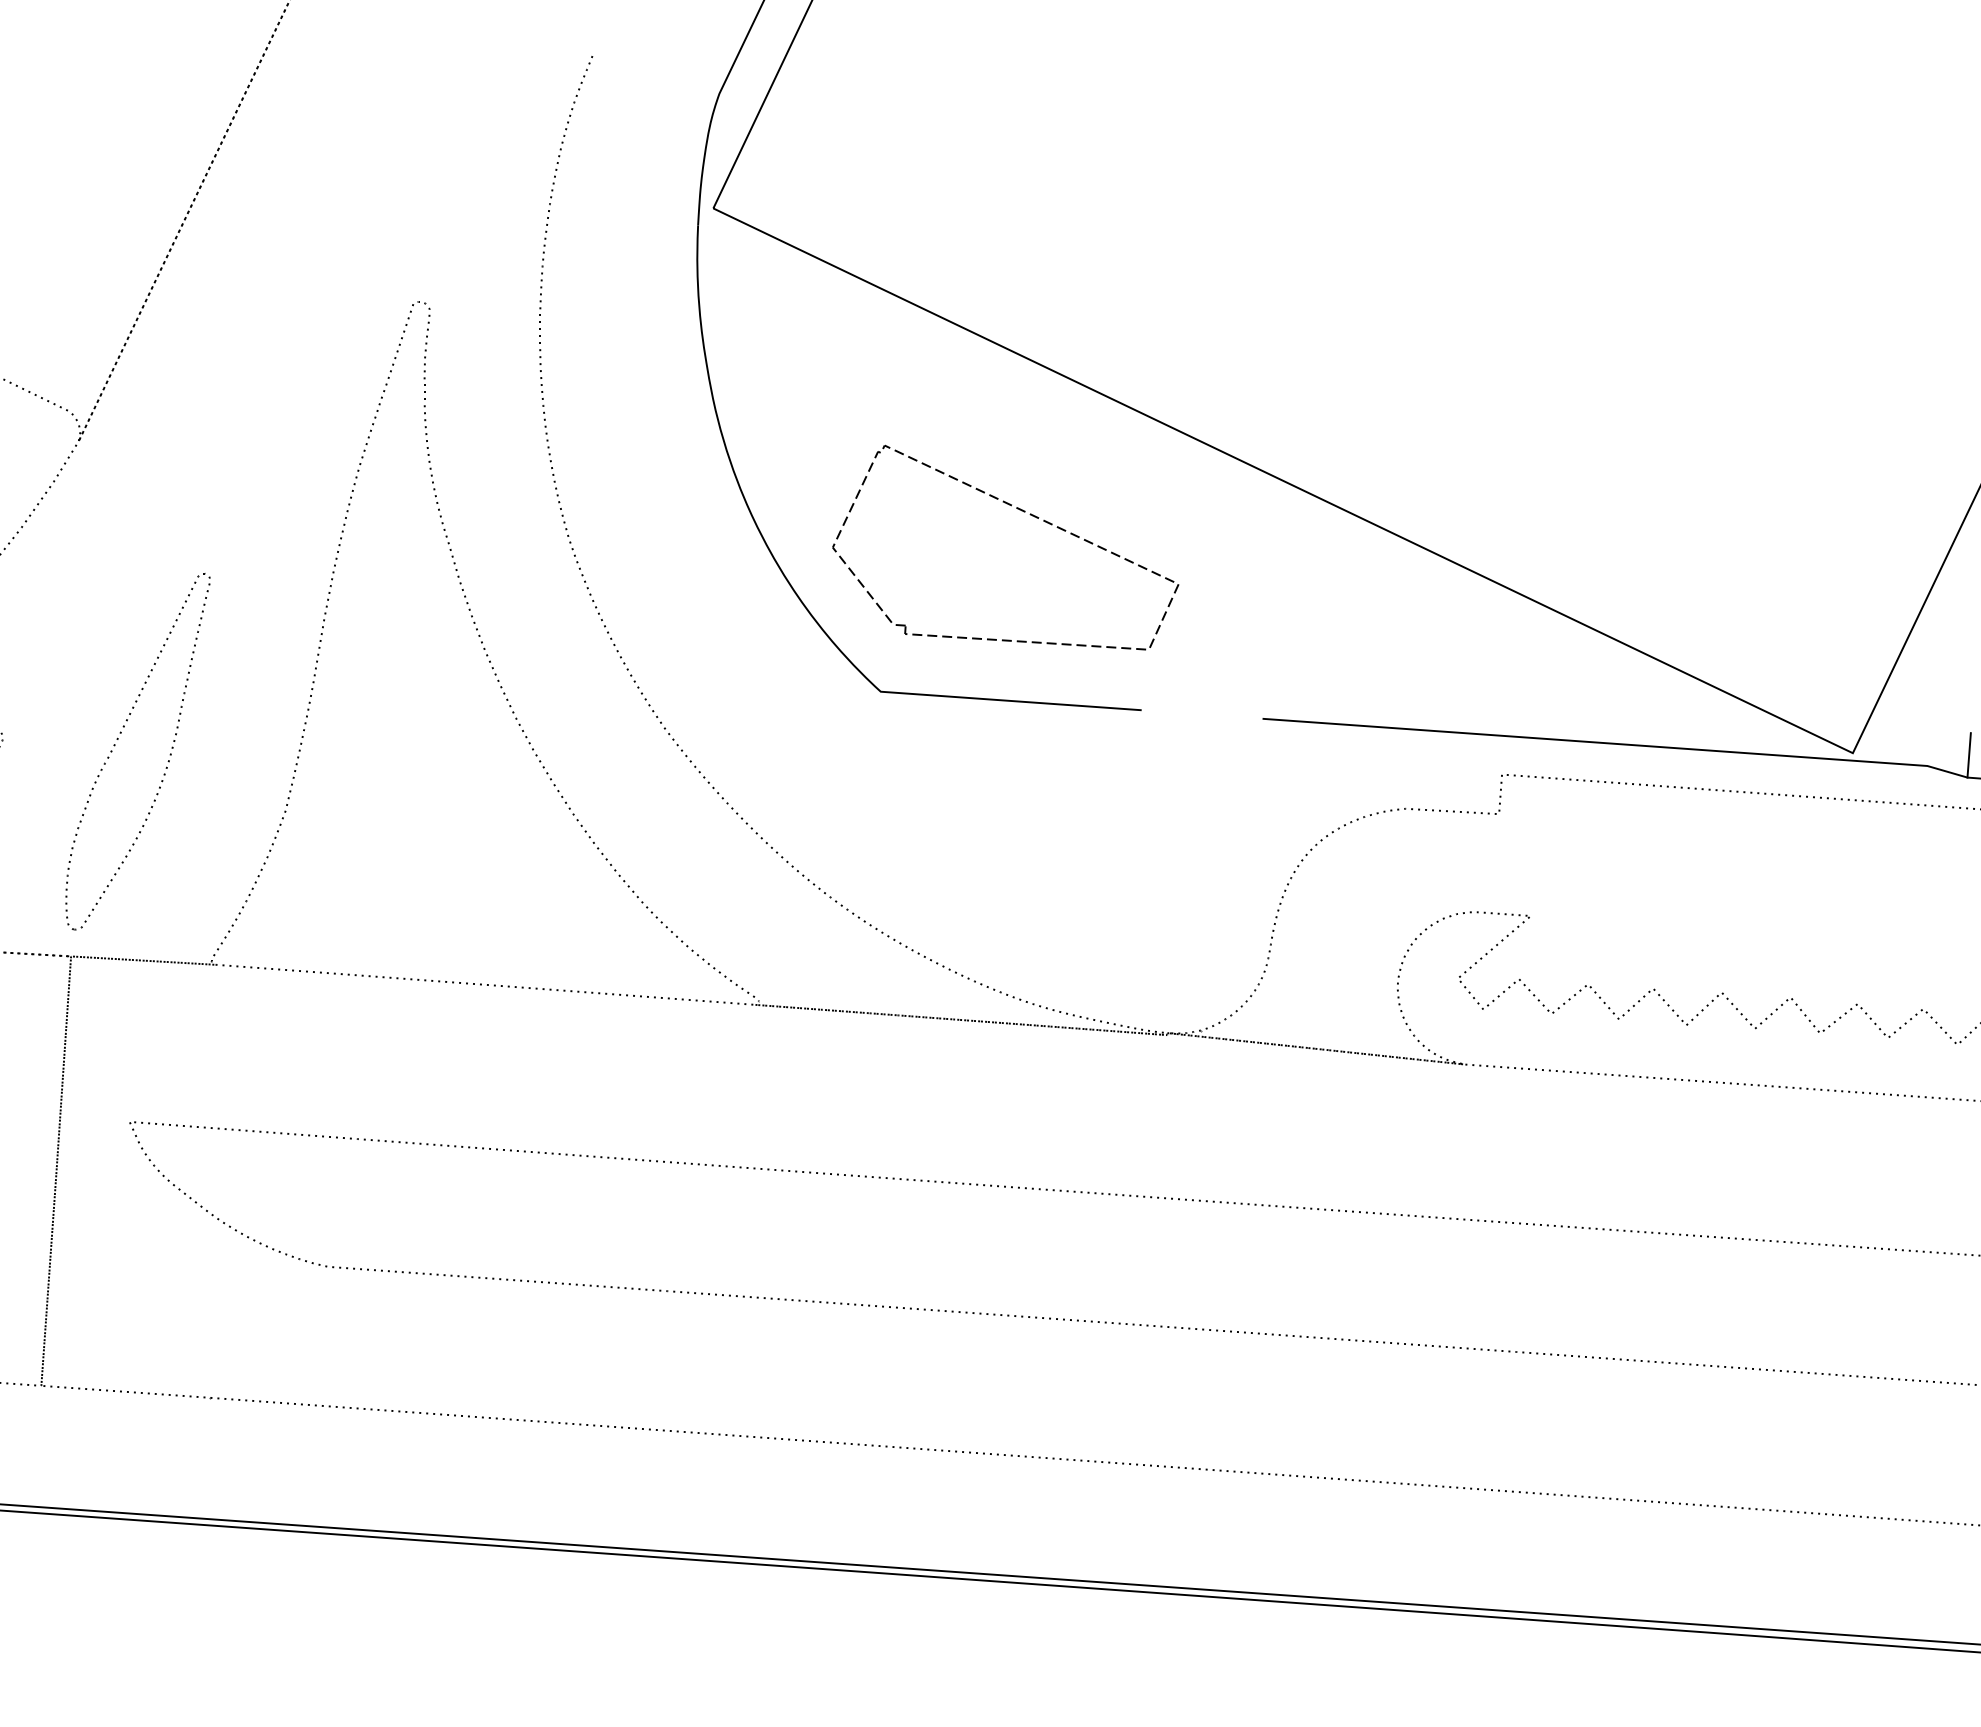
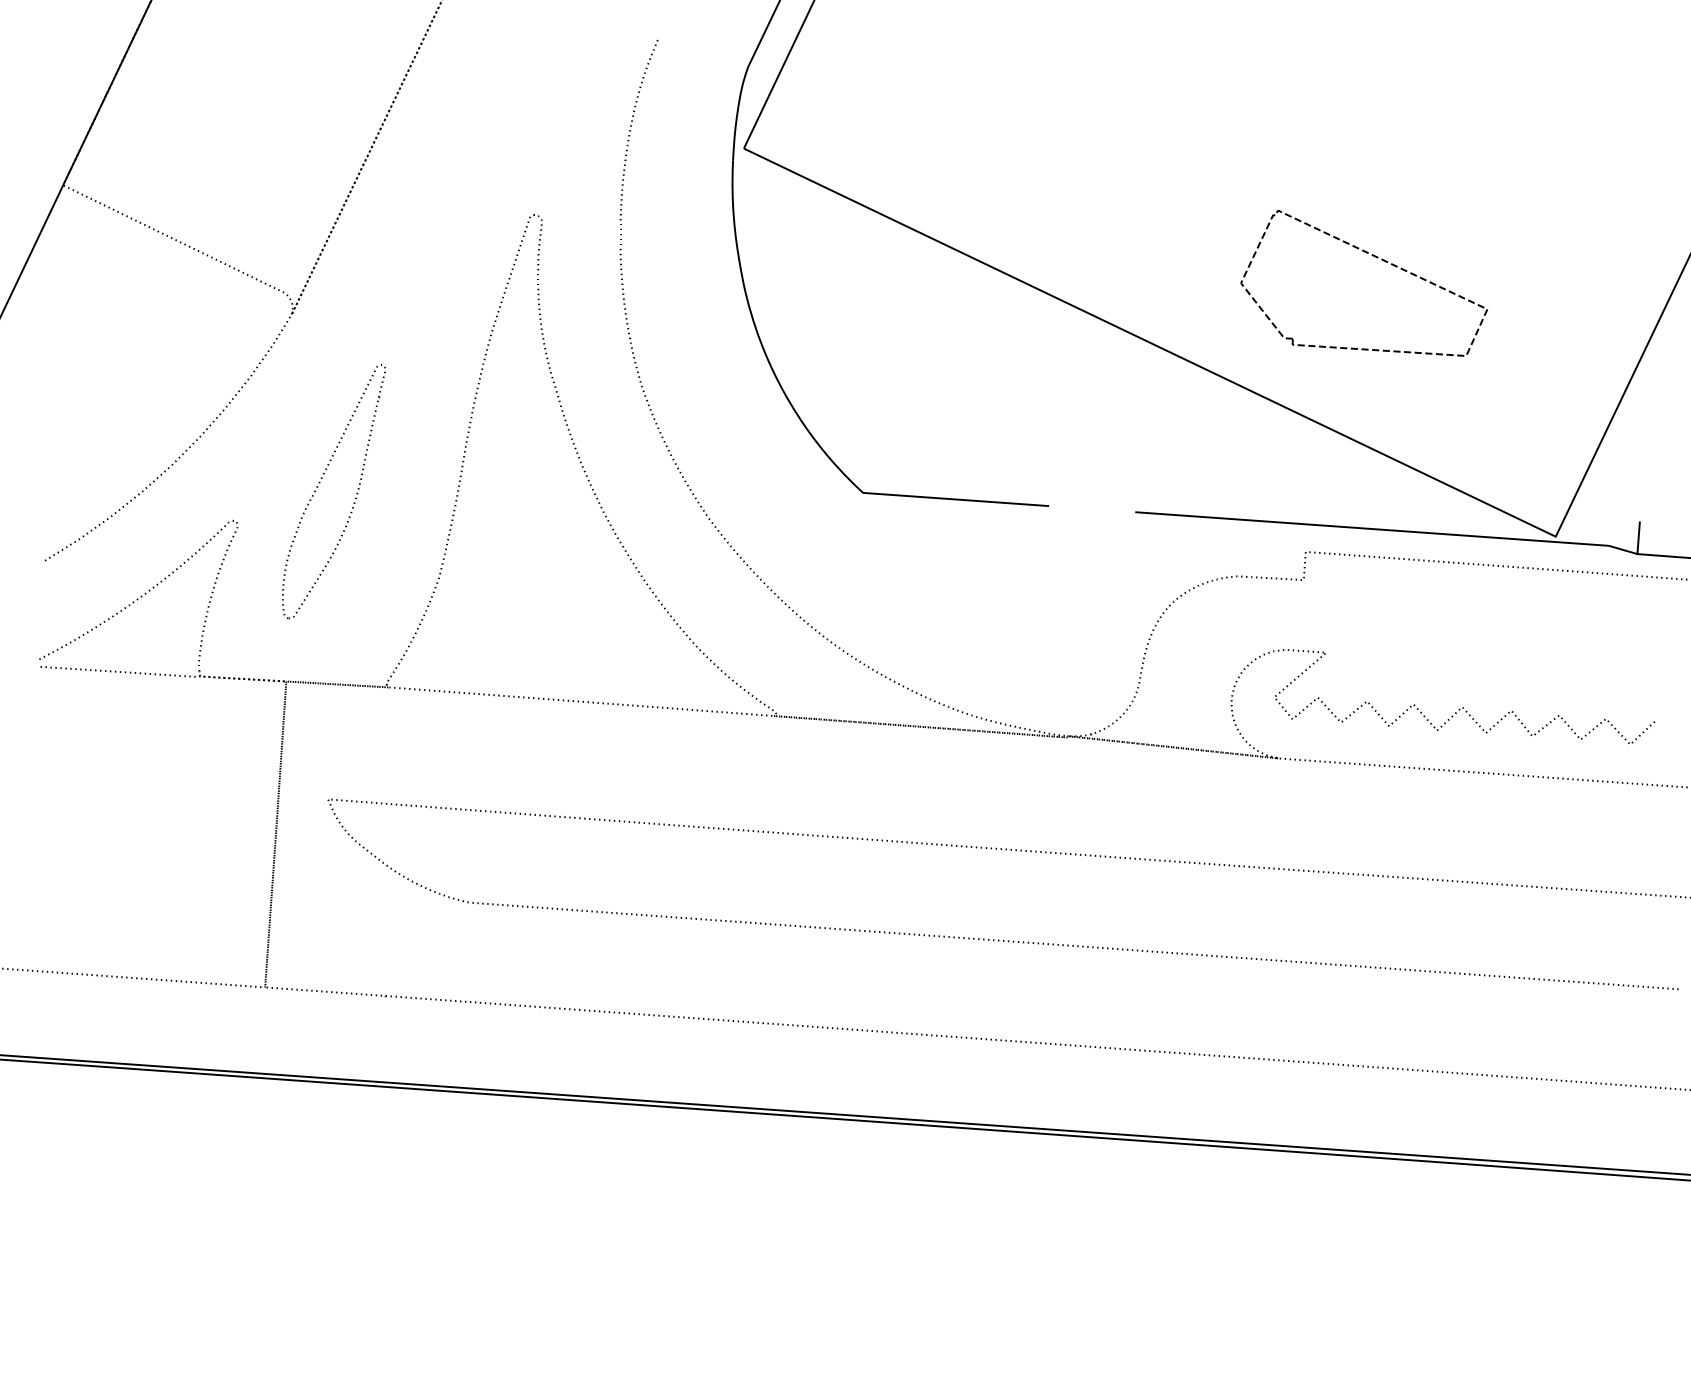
part: (1020, 511) -> (1374, 257), moved
part: (119, 740) -> (320, 483), moved

